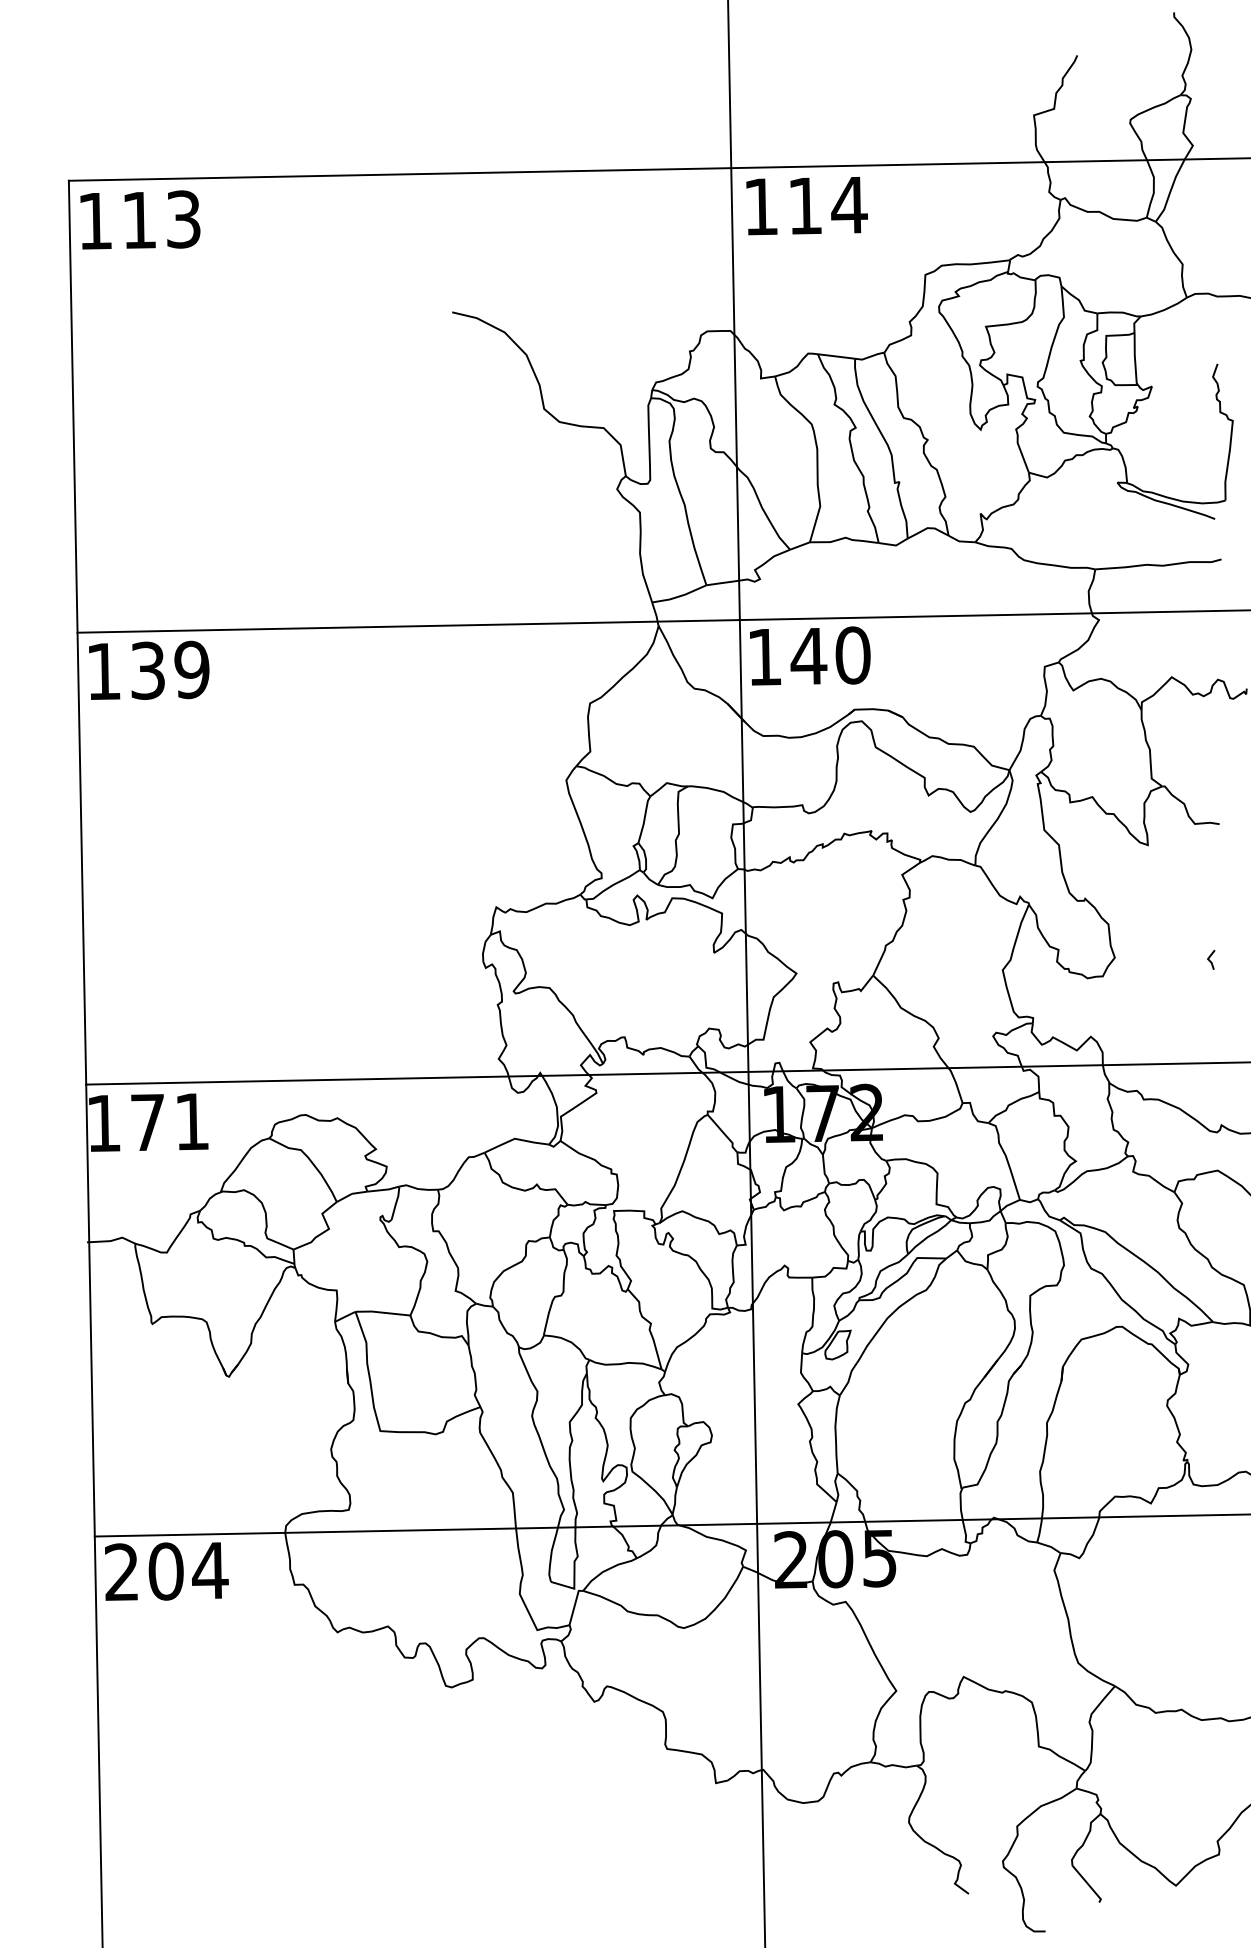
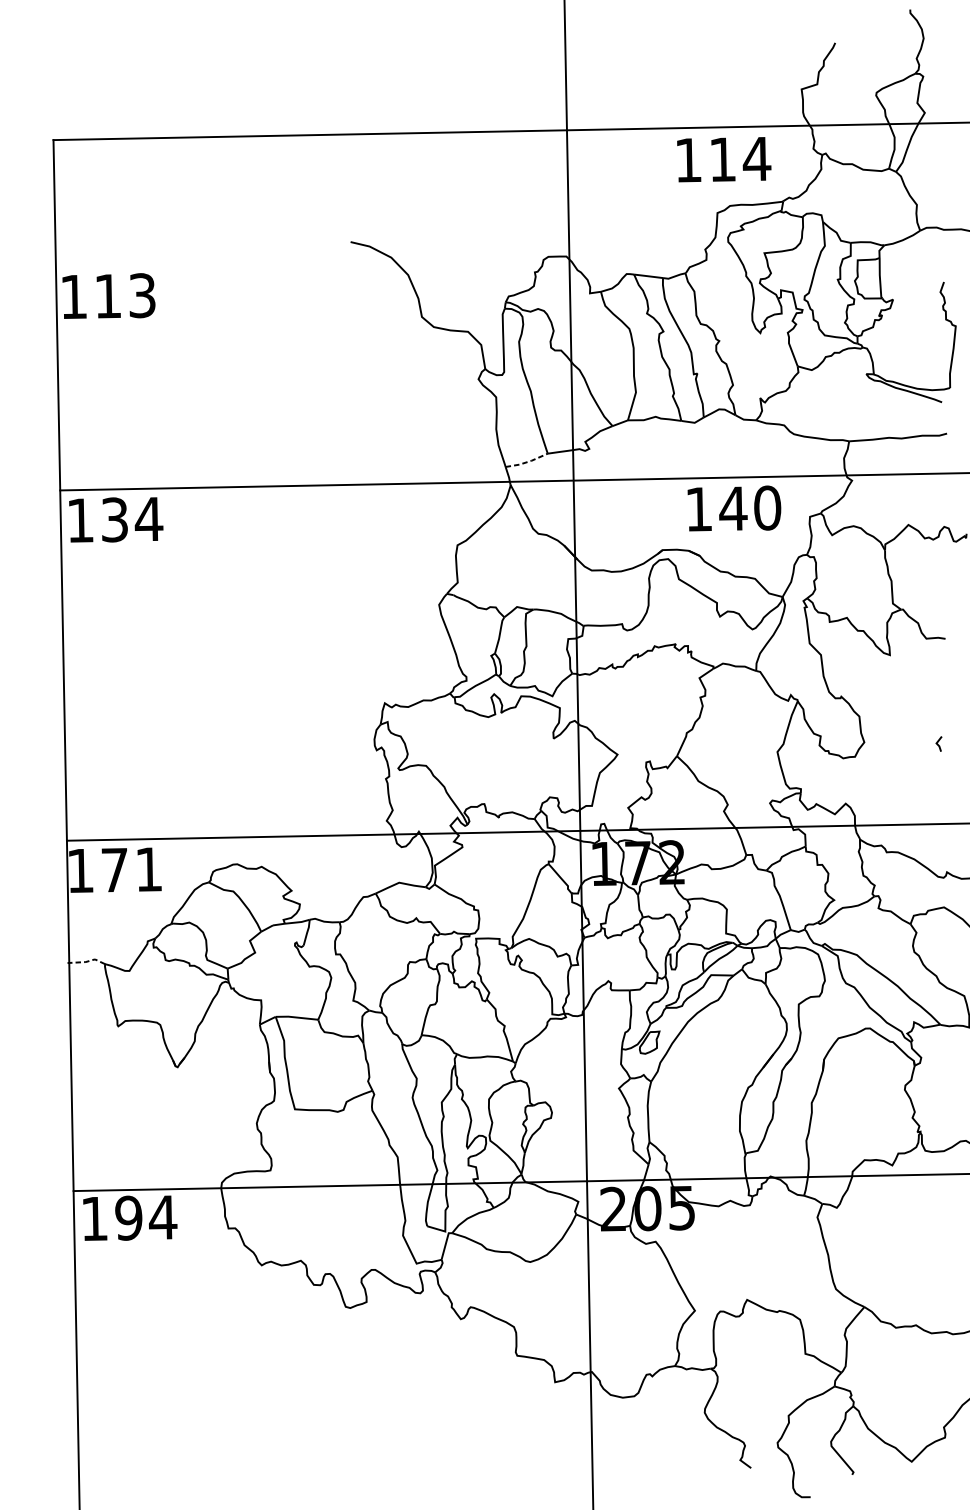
text: (806, 206) -> (723, 160), moved
text: (140, 219) -> (109, 295), moved
line: (680, 596) -> (527, 462), solid -> dashed
text: (810, 655) -> (734, 508), moved
text: (191, 669) -> (148, 518), 139 -> 134
line: (112, 1240) -> (87, 961), solid -> dashed
text: (144, 1571) -> (112, 1218), 204 -> 194

